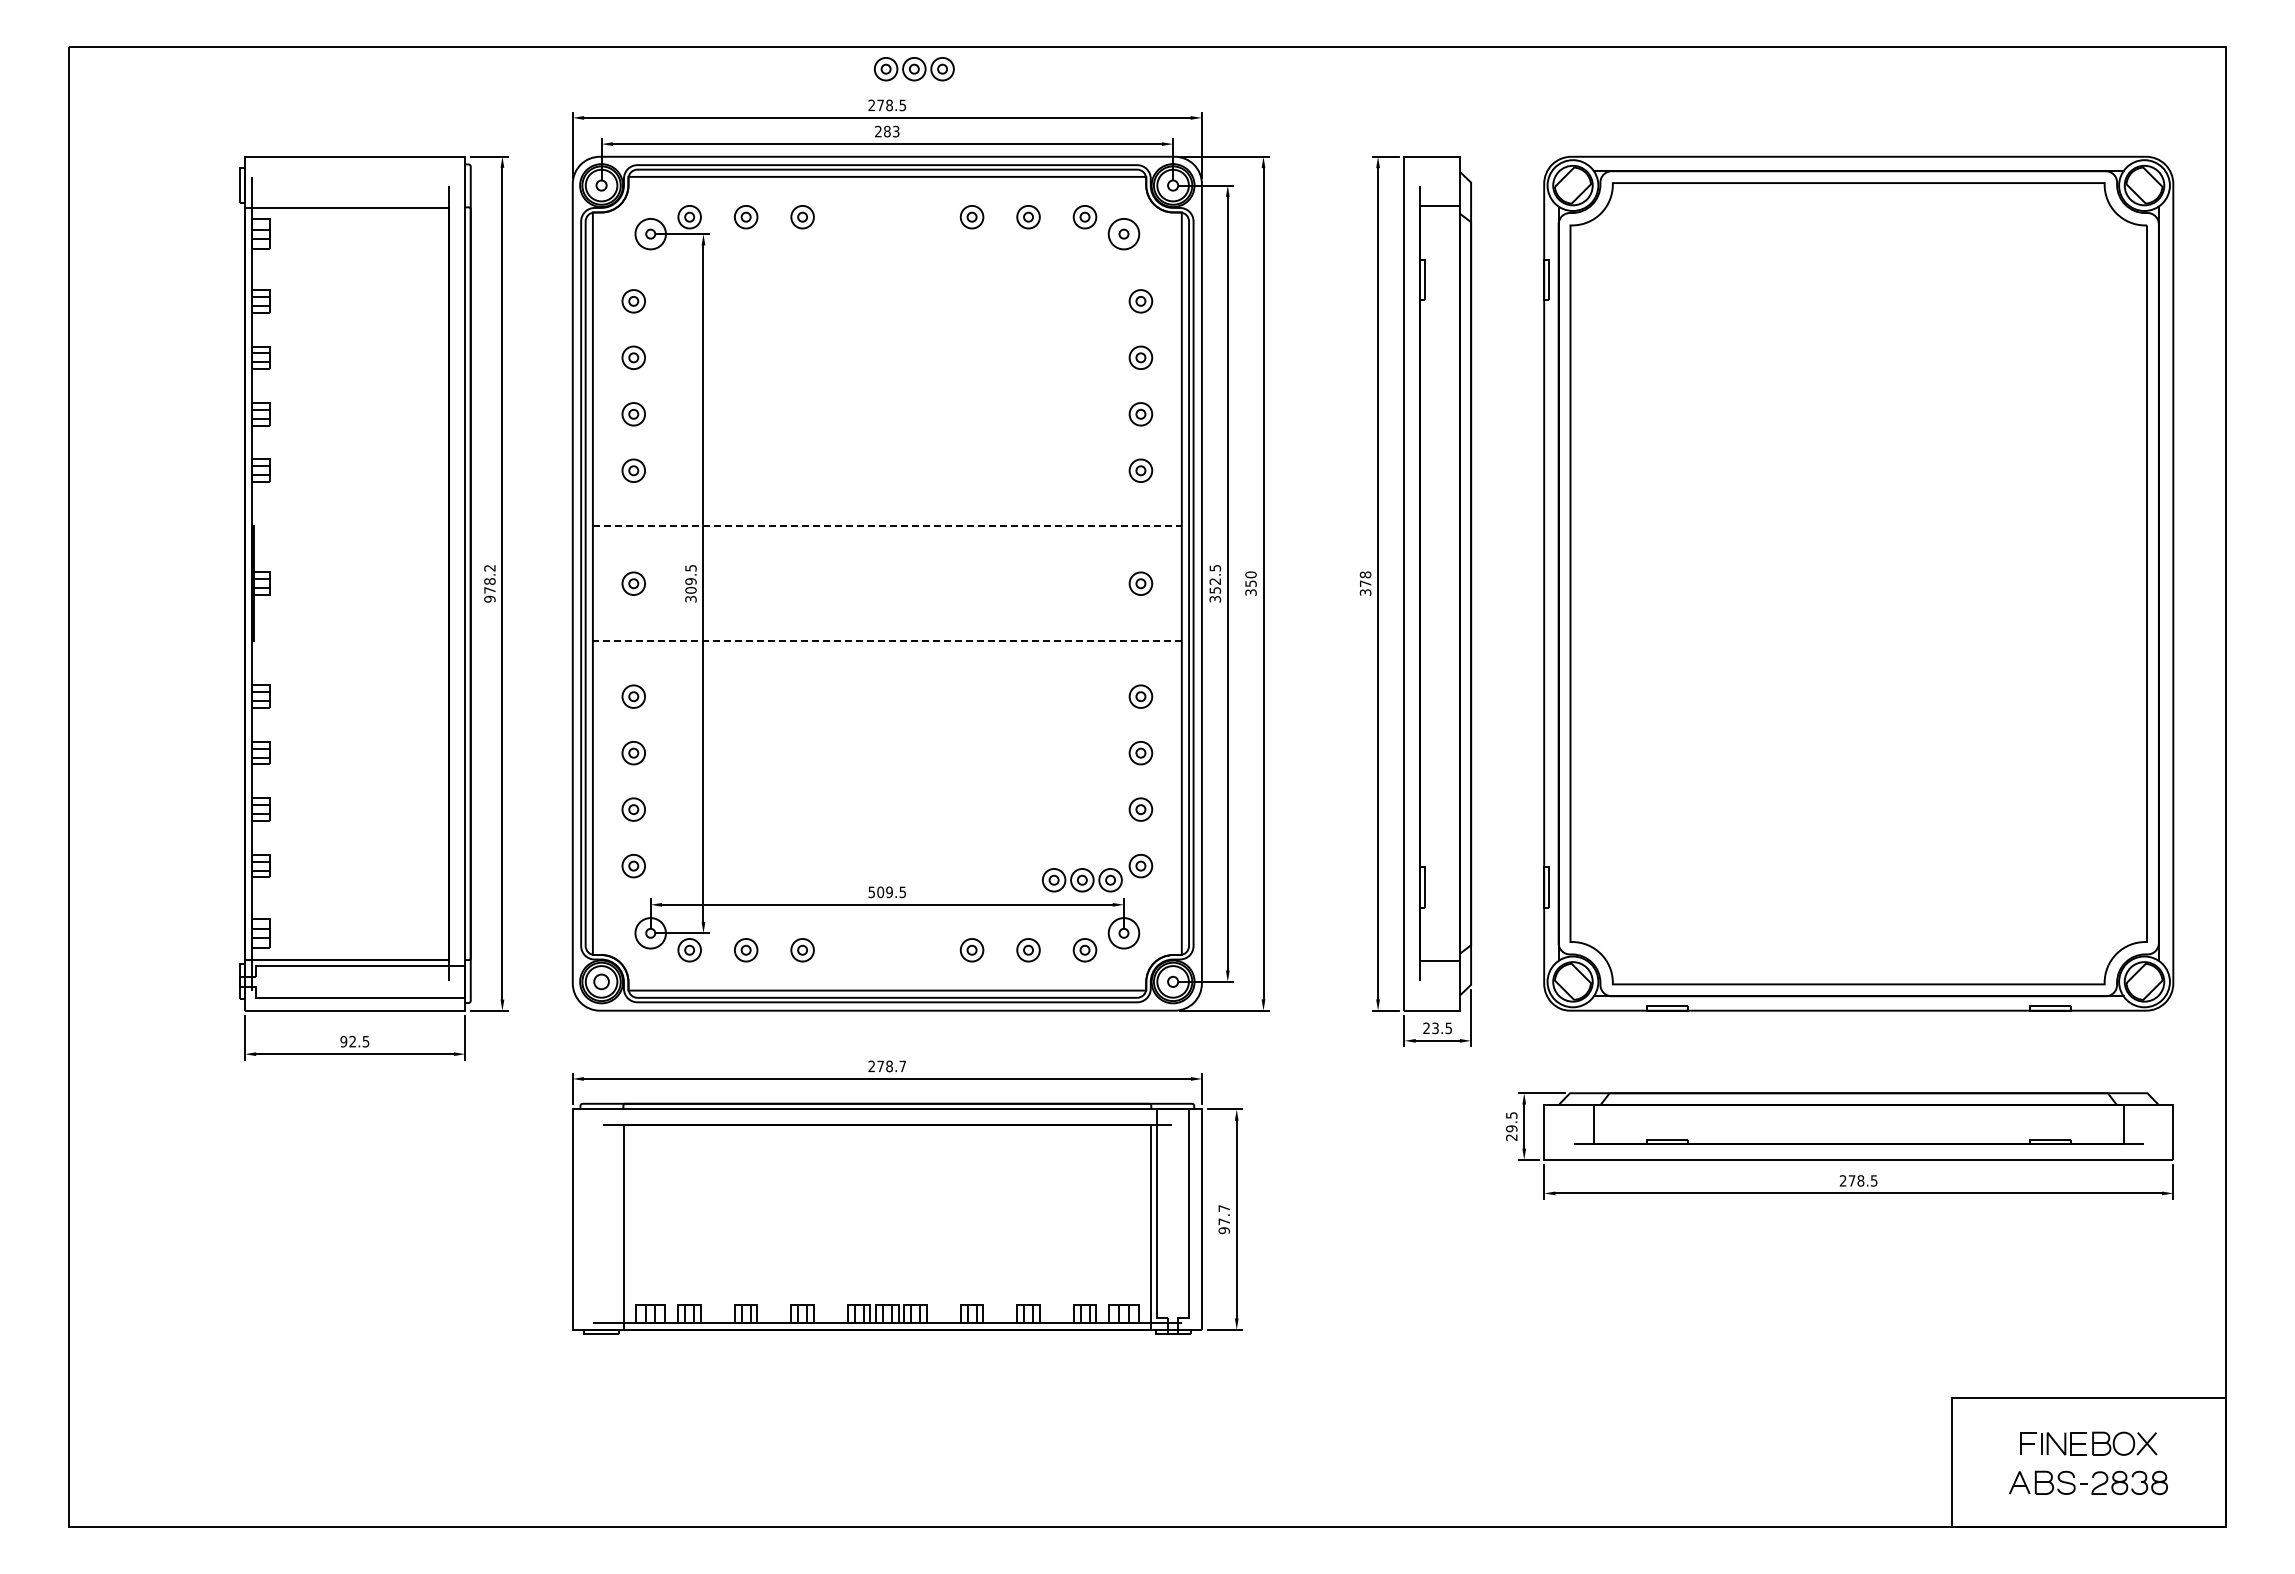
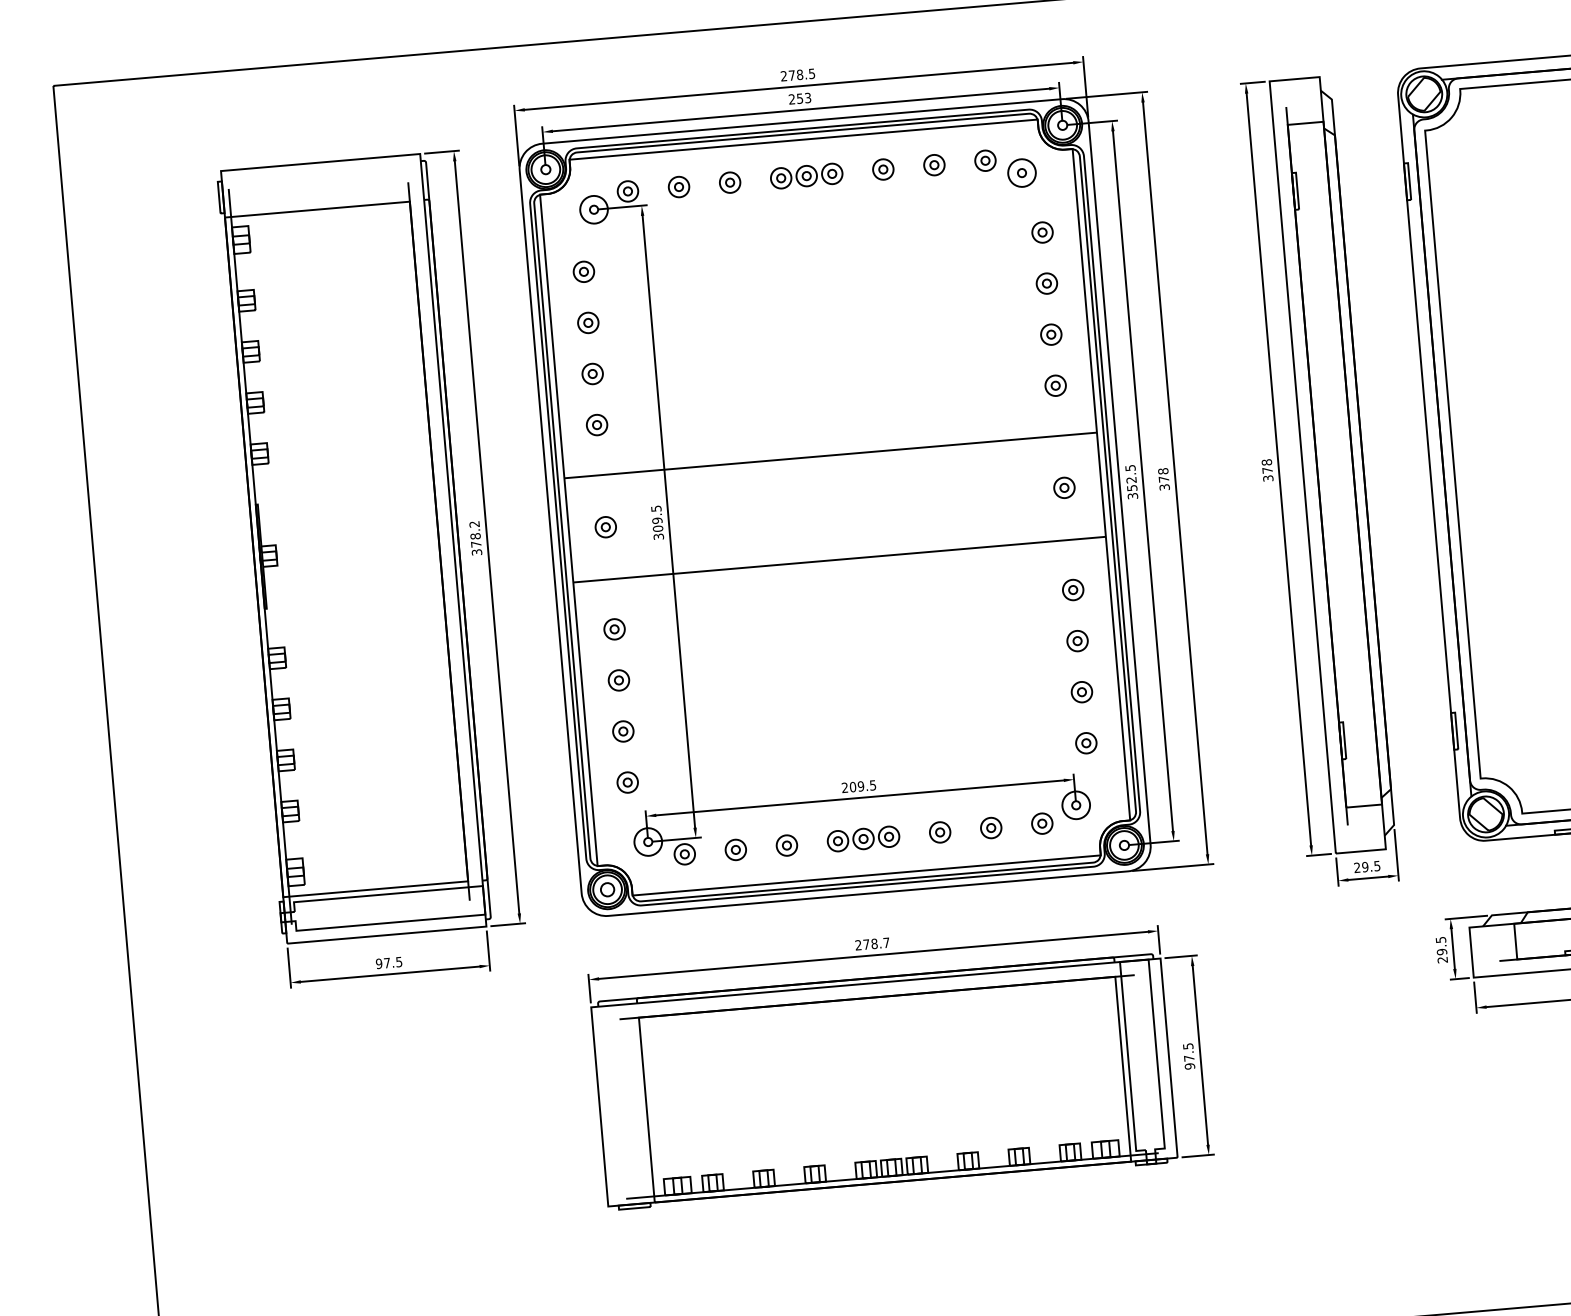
part: (914, 69) -> (806, 176), moved
text: (887, 131) -> (800, 98), 283 -> 253
line: (887, 526) -> (830, 455), dashed -> solid
text: (1250, 579) -> (1163, 475), 350 -> 378
text: (489, 598) -> (476, 551), 978.2 -> 378.2
line: (886, 641) -> (838, 559), dashed -> solid
part: (1082, 880) -> (863, 839), moved
text: (871, 892) -> (844, 787), 509.5 -> 209.5
text: (1435, 1027) -> (1365, 866), 23.5 -> 29.5
text: (352, 1041) -> (386, 962), 92.5 -> 97.5
text: (1224, 1208) -> (1188, 1046), 97.7 -> 97.5

